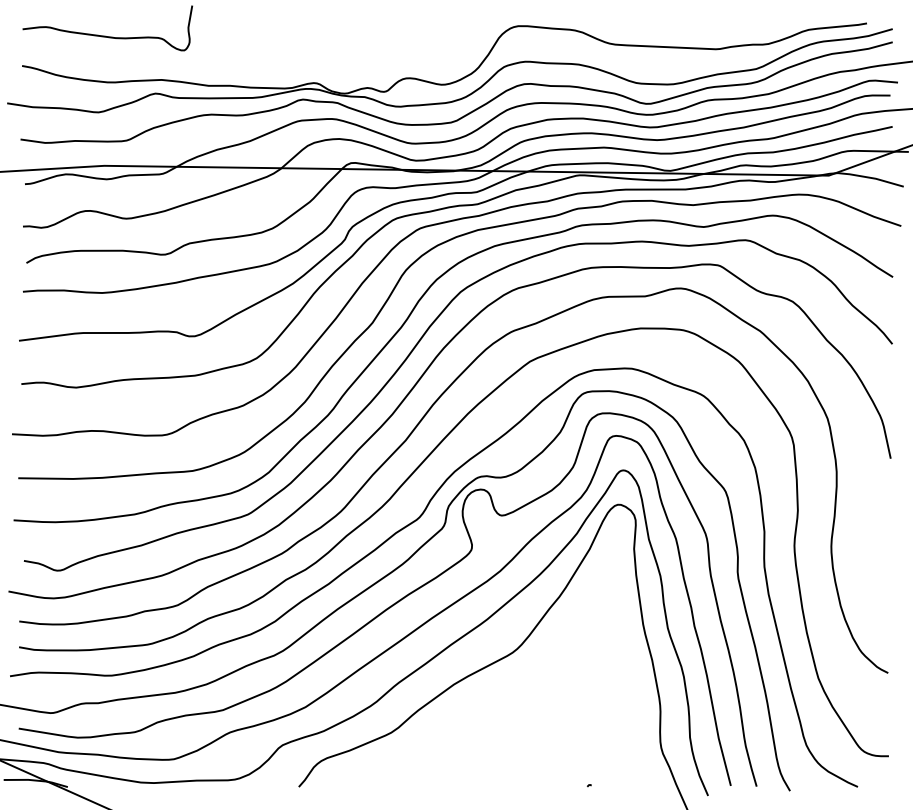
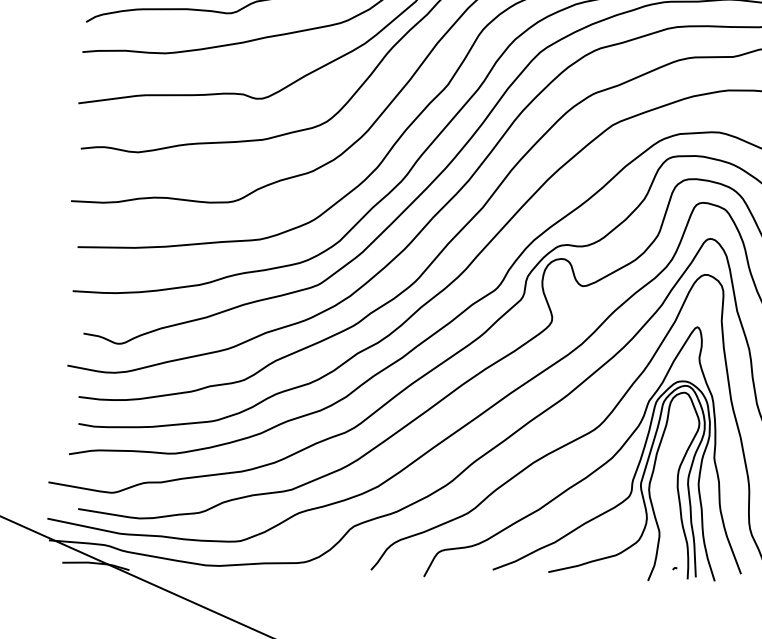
part: (513, 690) -> (595, 469), added

